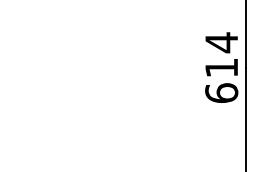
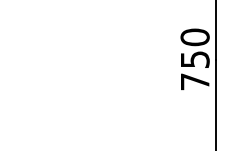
text: (220, 67) -> (194, 59), 614 -> 750

